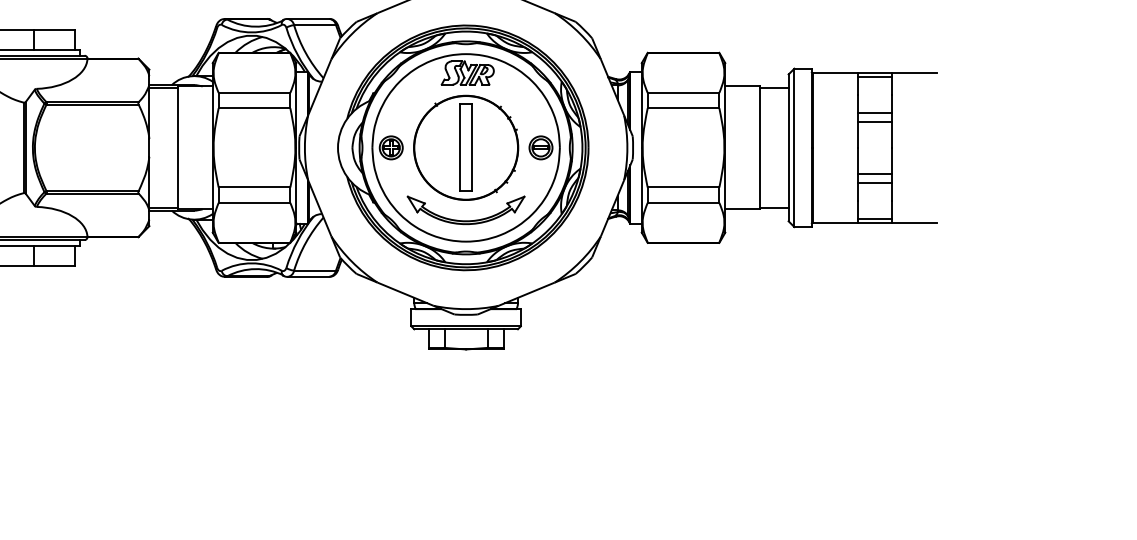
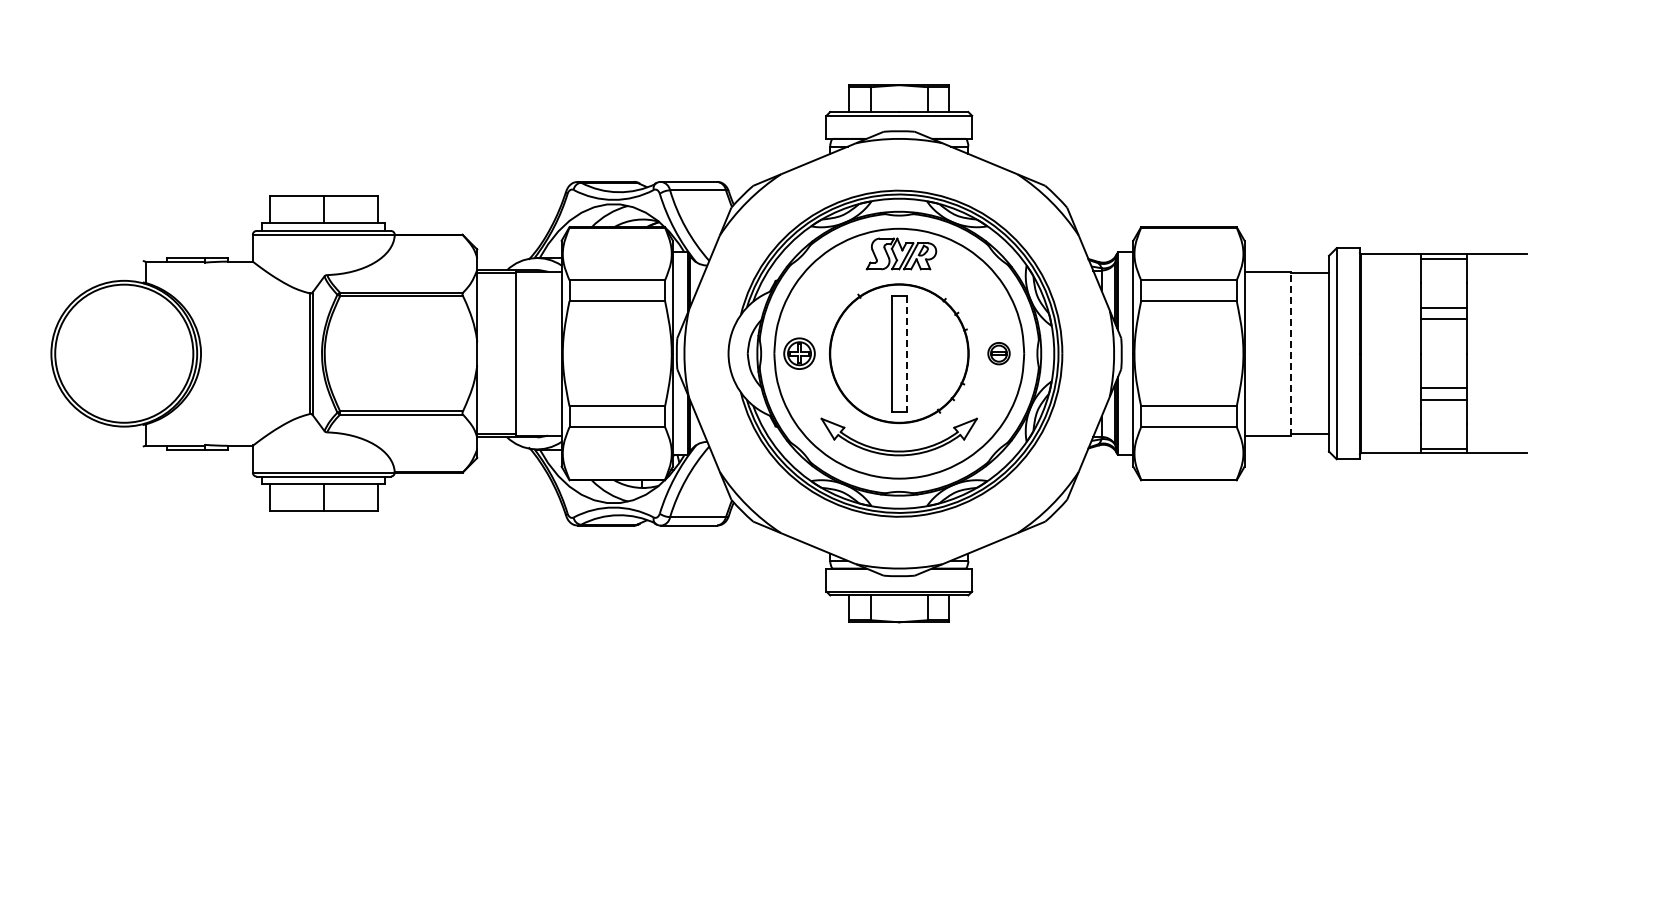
line: (471, 147) -> (906, 353), solid -> dashed
part: (540, 147) -> (998, 353), size x0.7
line: (759, 147) -> (1290, 353), solid -> dashed

